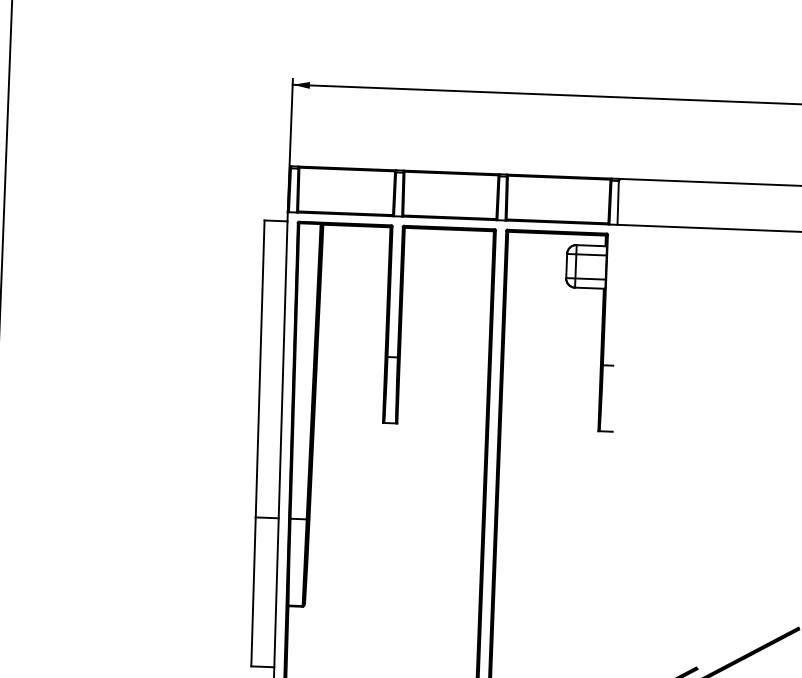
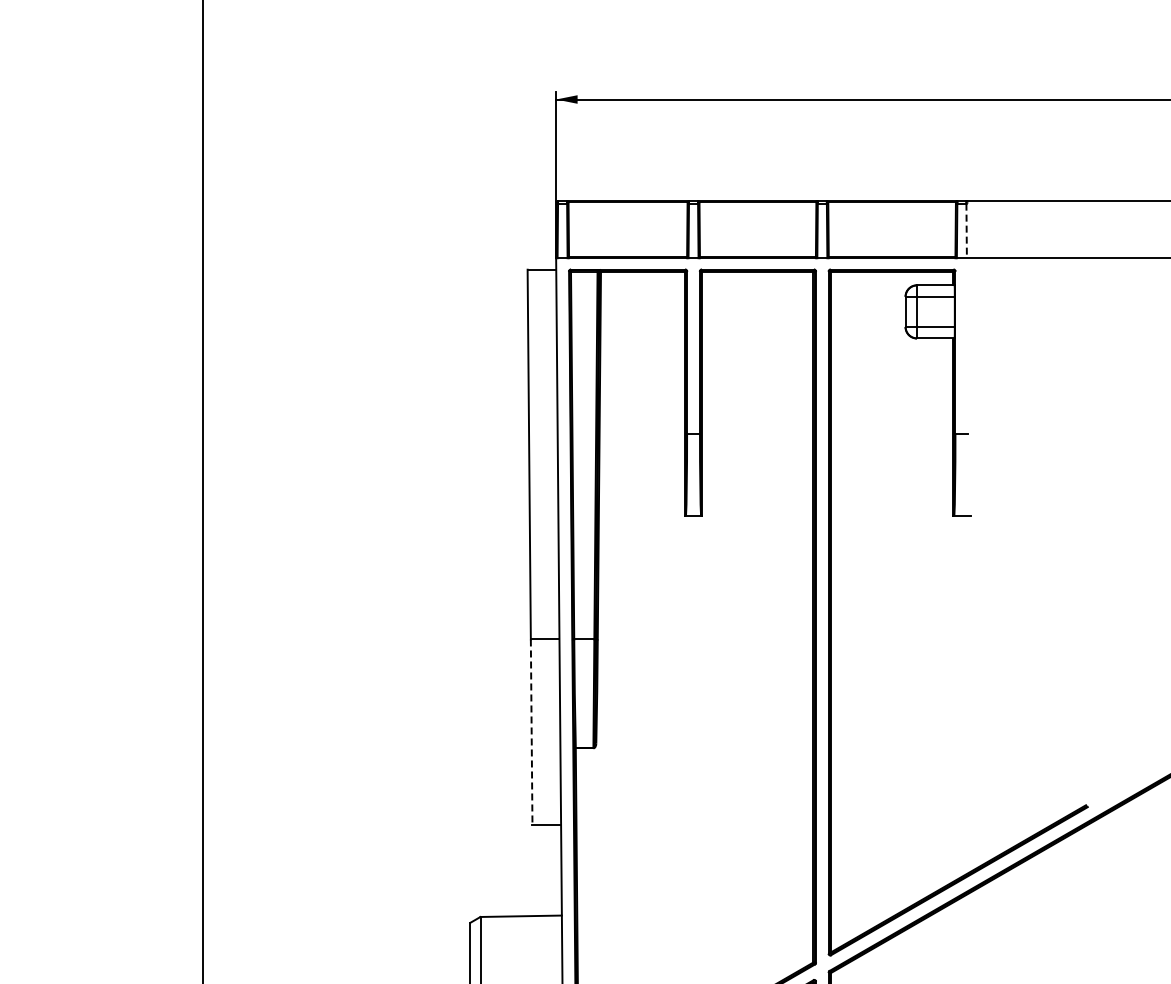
line: (618, 203) -> (966, 231), solid -> dashed
line: (253, 592) -> (531, 732), solid -> dashed

